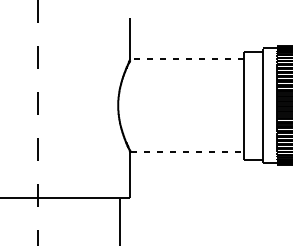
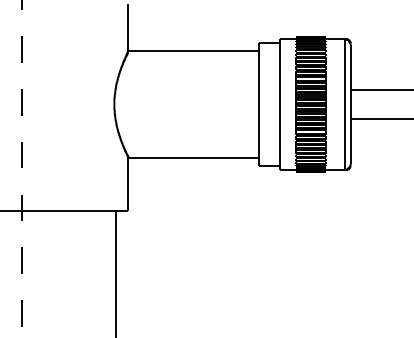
line: (187, 59) -> (193, 51), dashed -> solid
line: (188, 151) -> (194, 157), dashed -> solid

